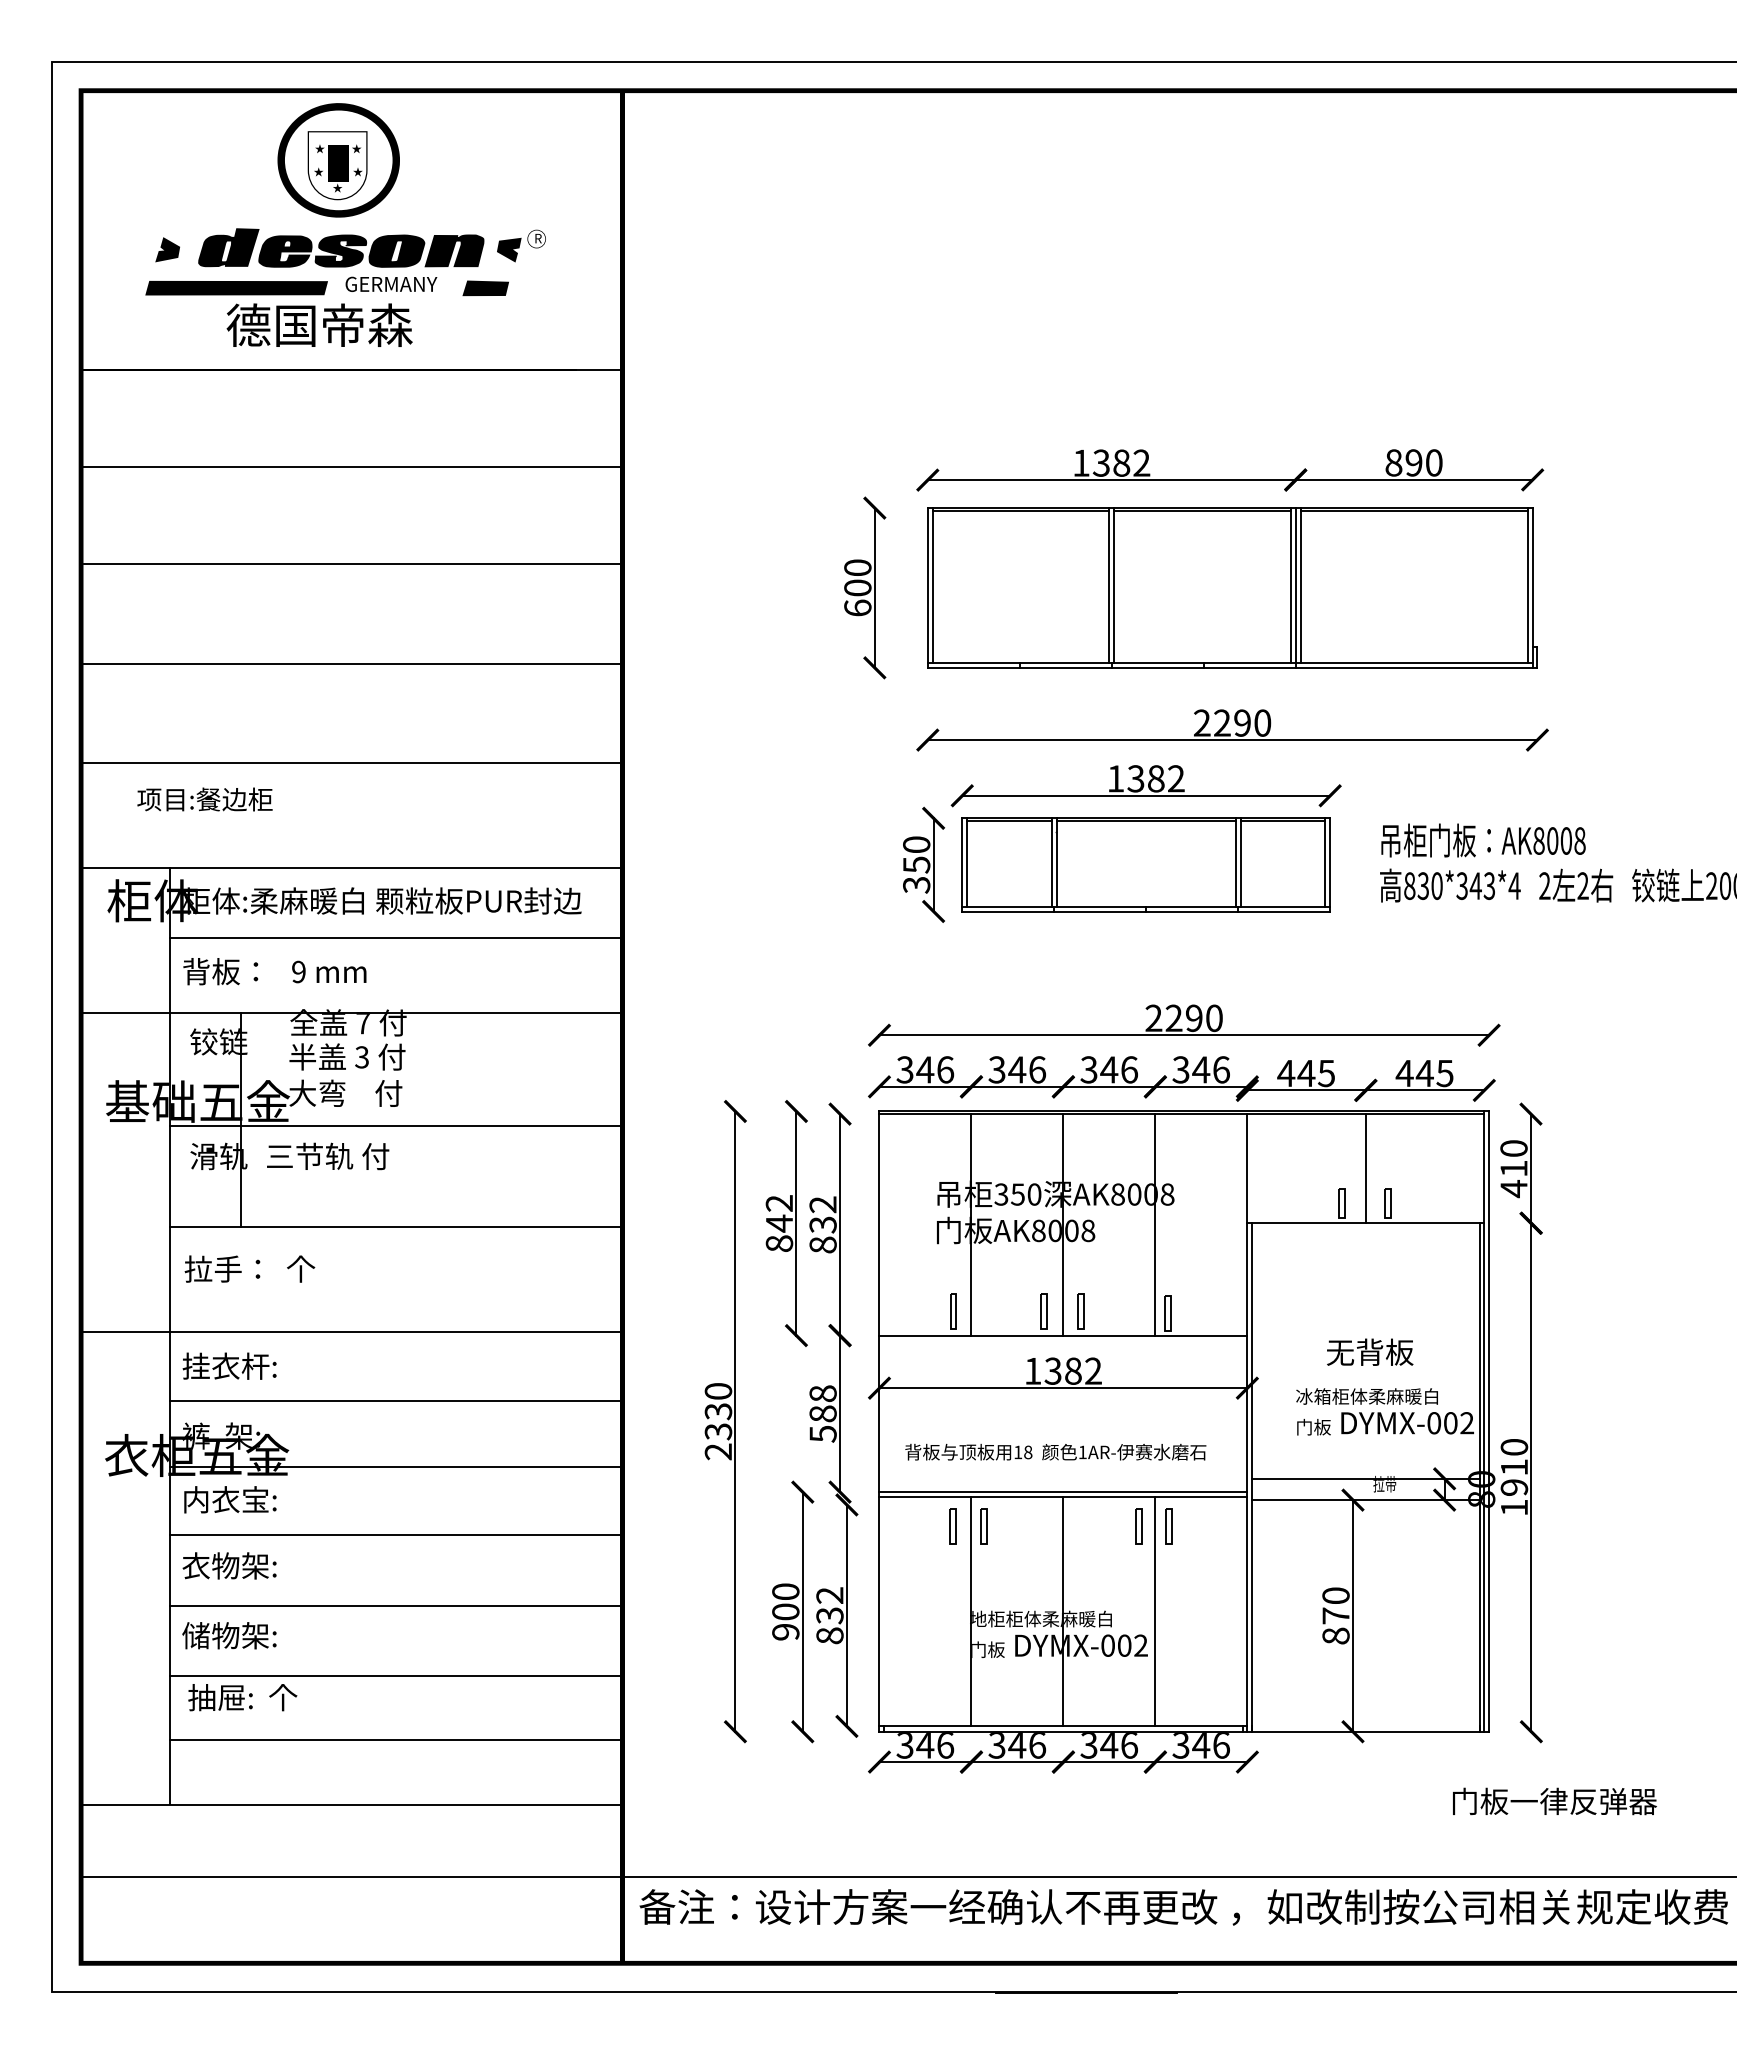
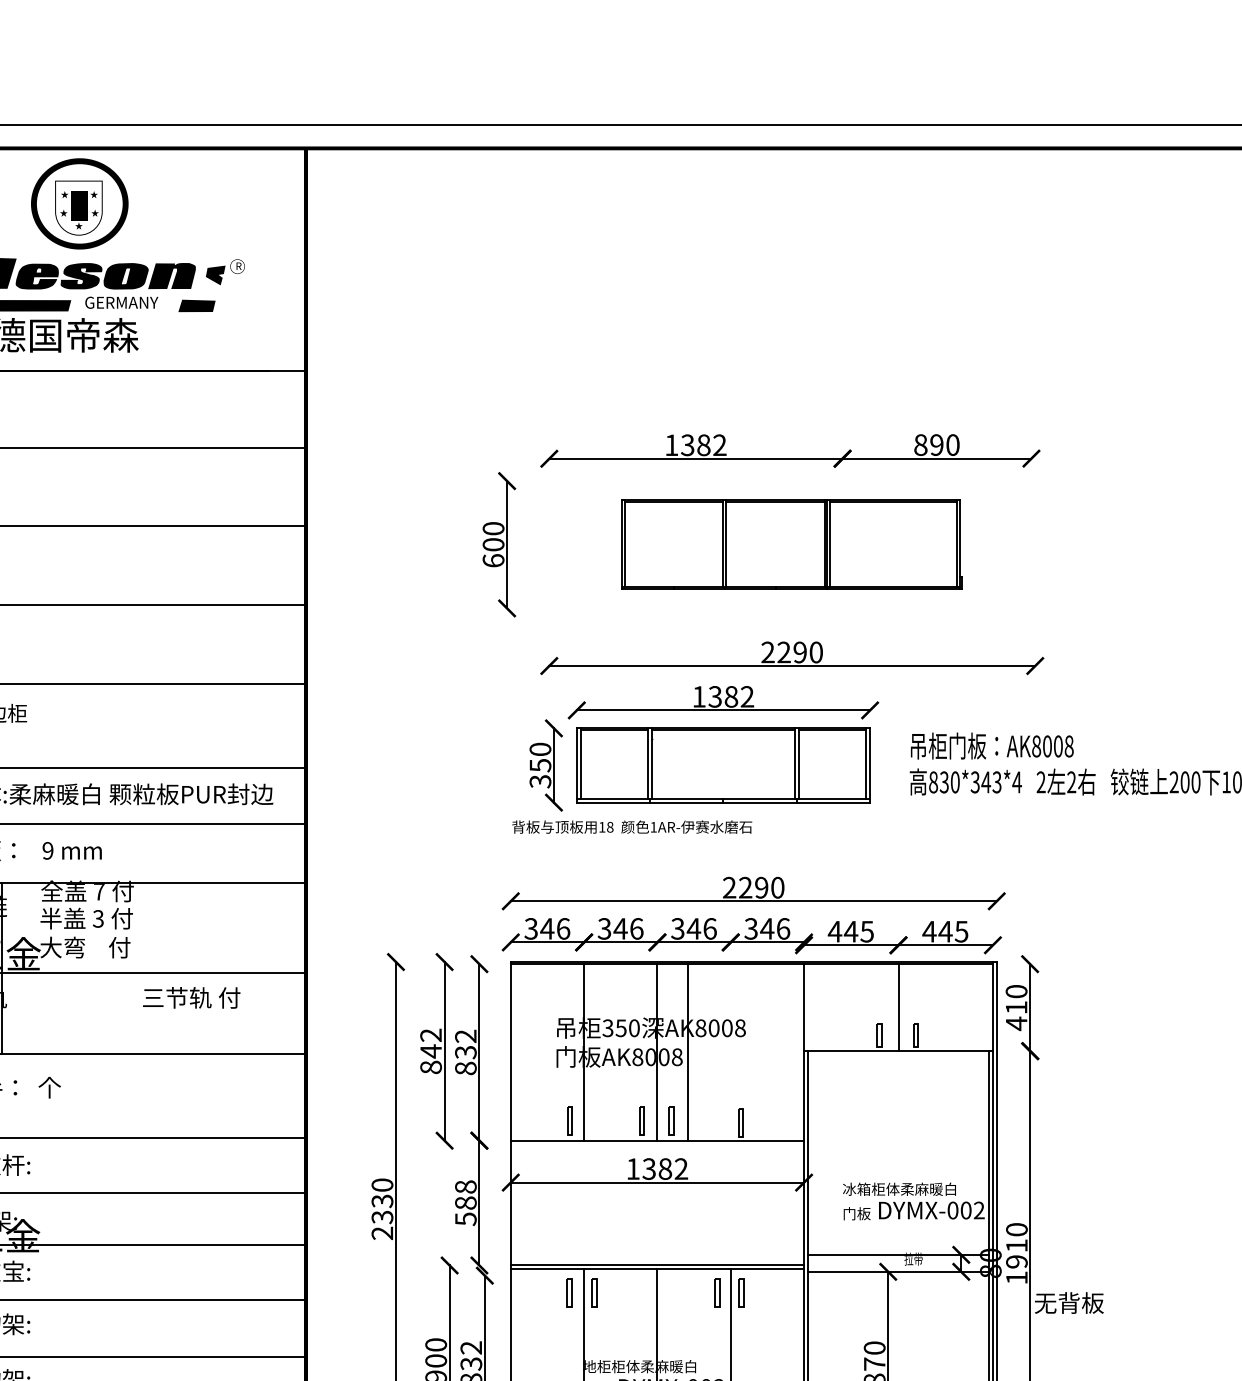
part: (1232, 587) -> (792, 544), size x0.7
text: (328, 1156) -> (191, 997), moved
line: (1155, 1224) -> (687, 1052), moved
text: (1370, 1351) -> (1069, 1302), moved
text: (1055, 1451) -> (631, 826), moved

